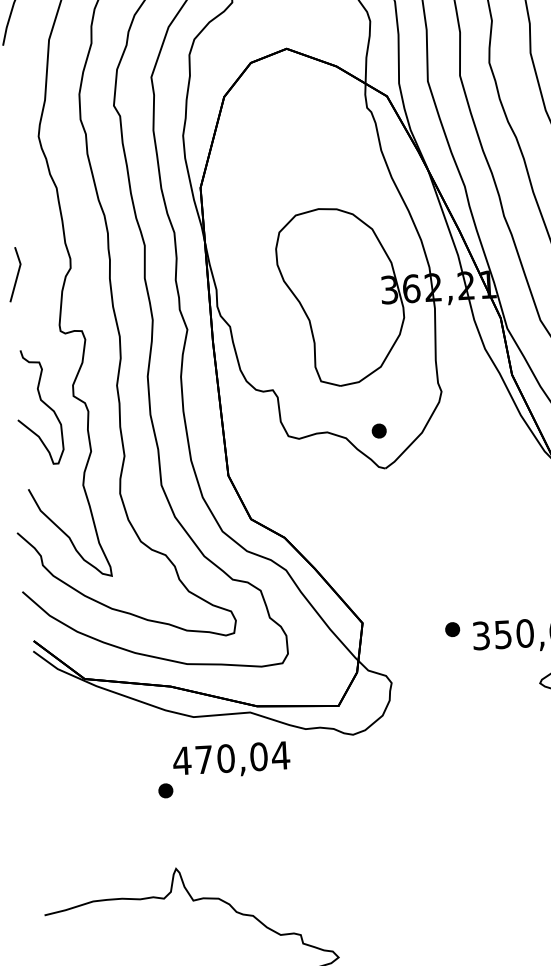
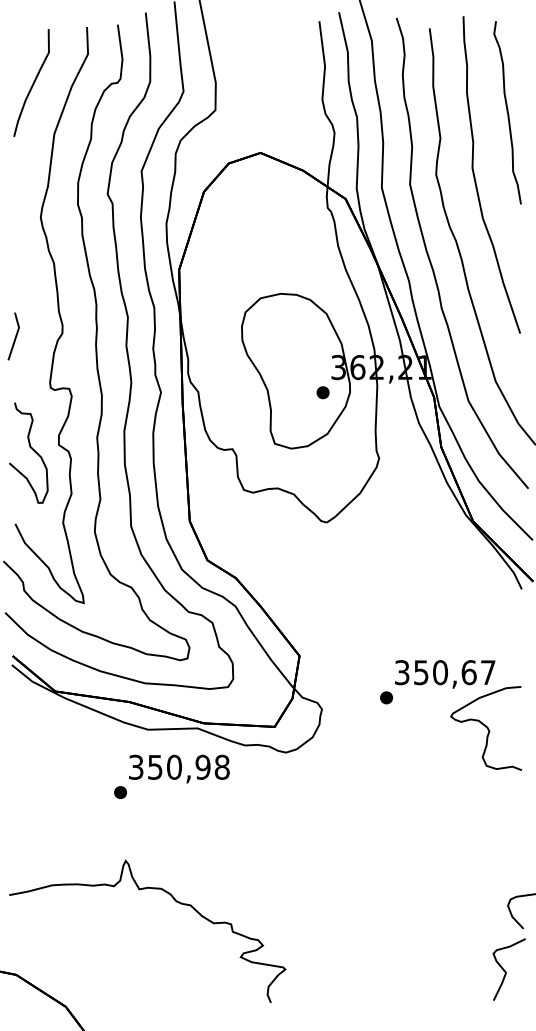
part: (378, 430) -> (322, 392), moved
part: (452, 629) -> (386, 697), moved
text: (231, 757) -> (179, 766), 470,04 -> 350,98

